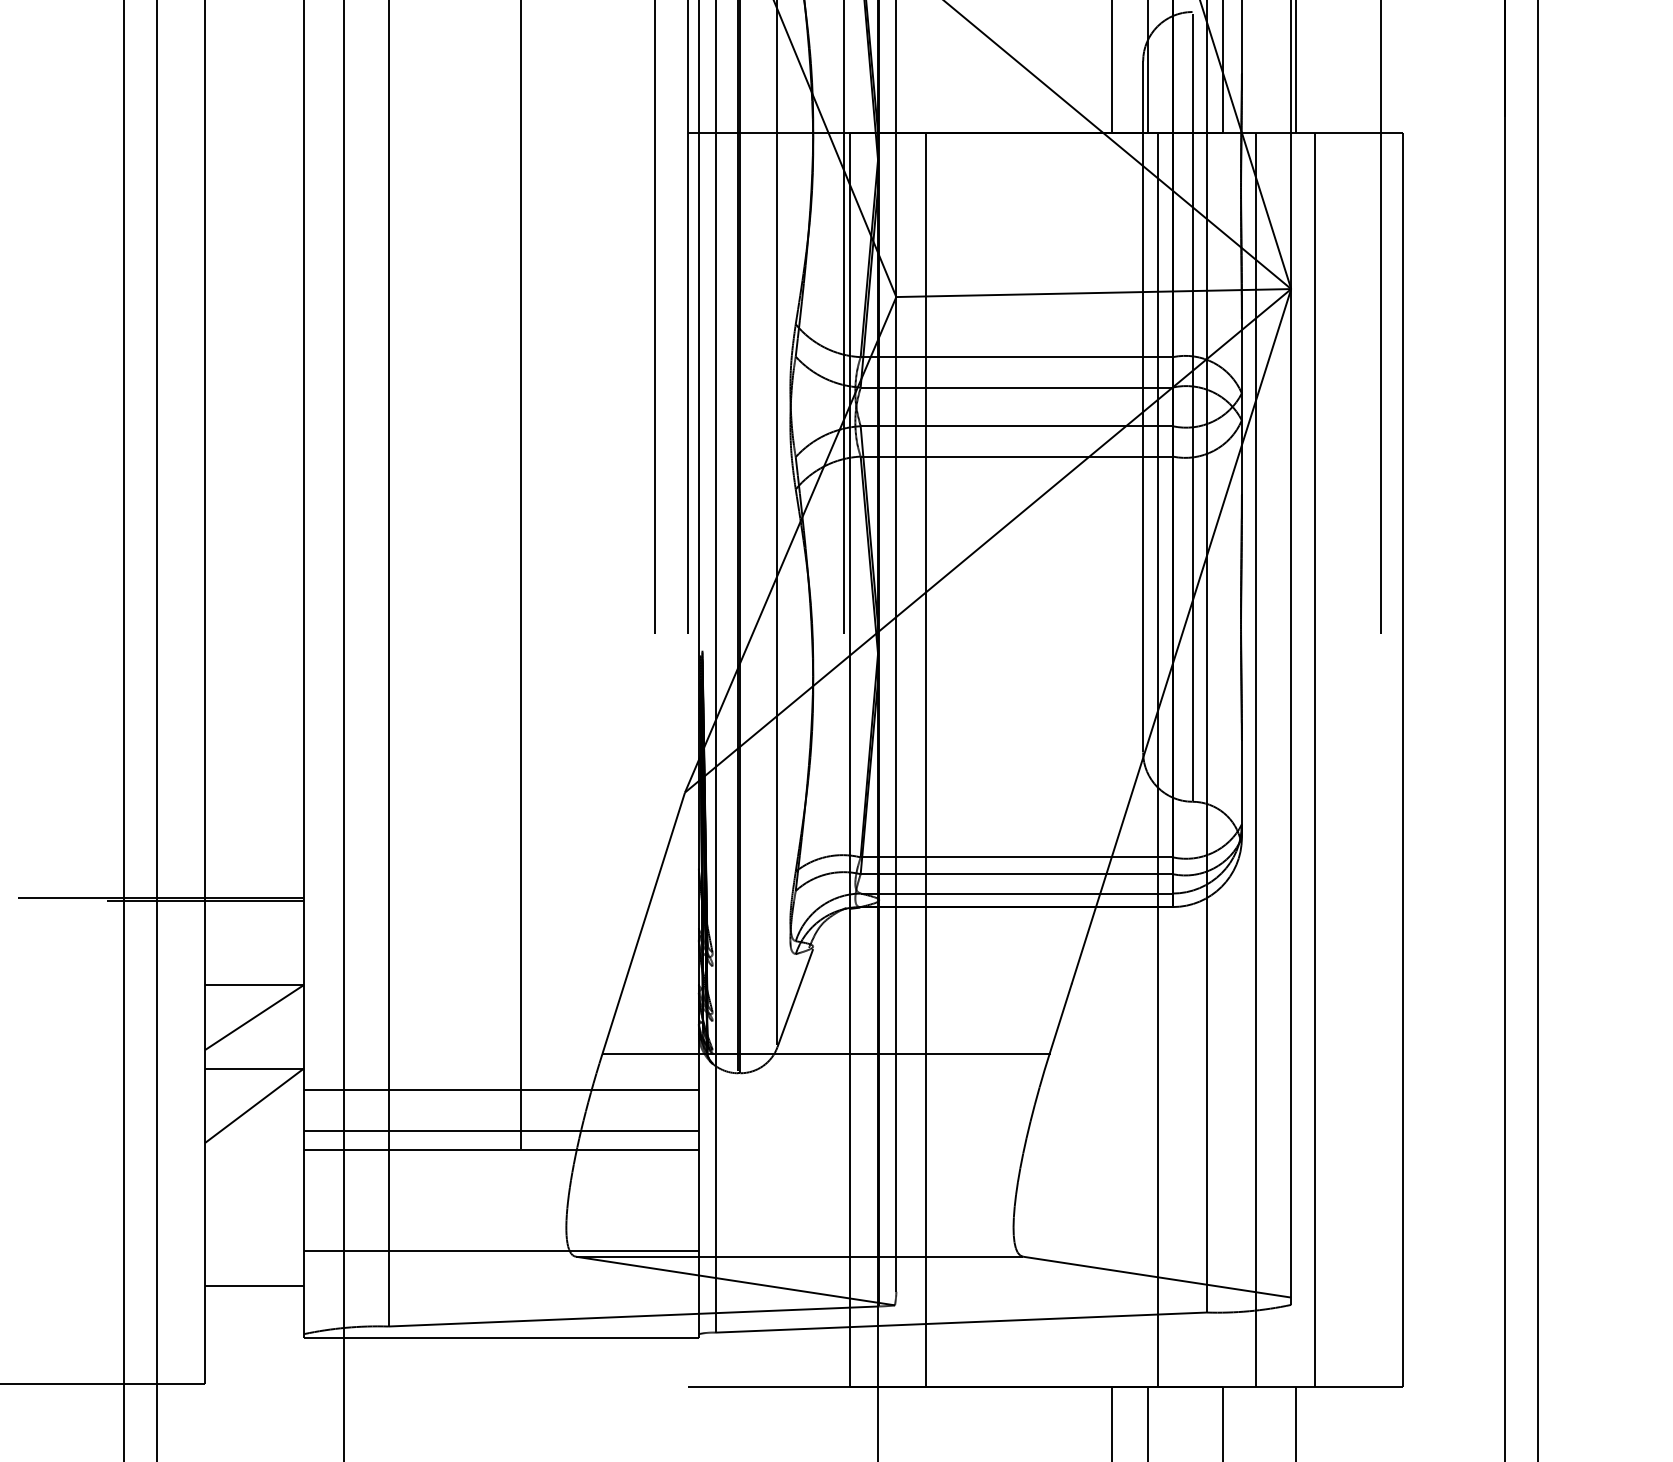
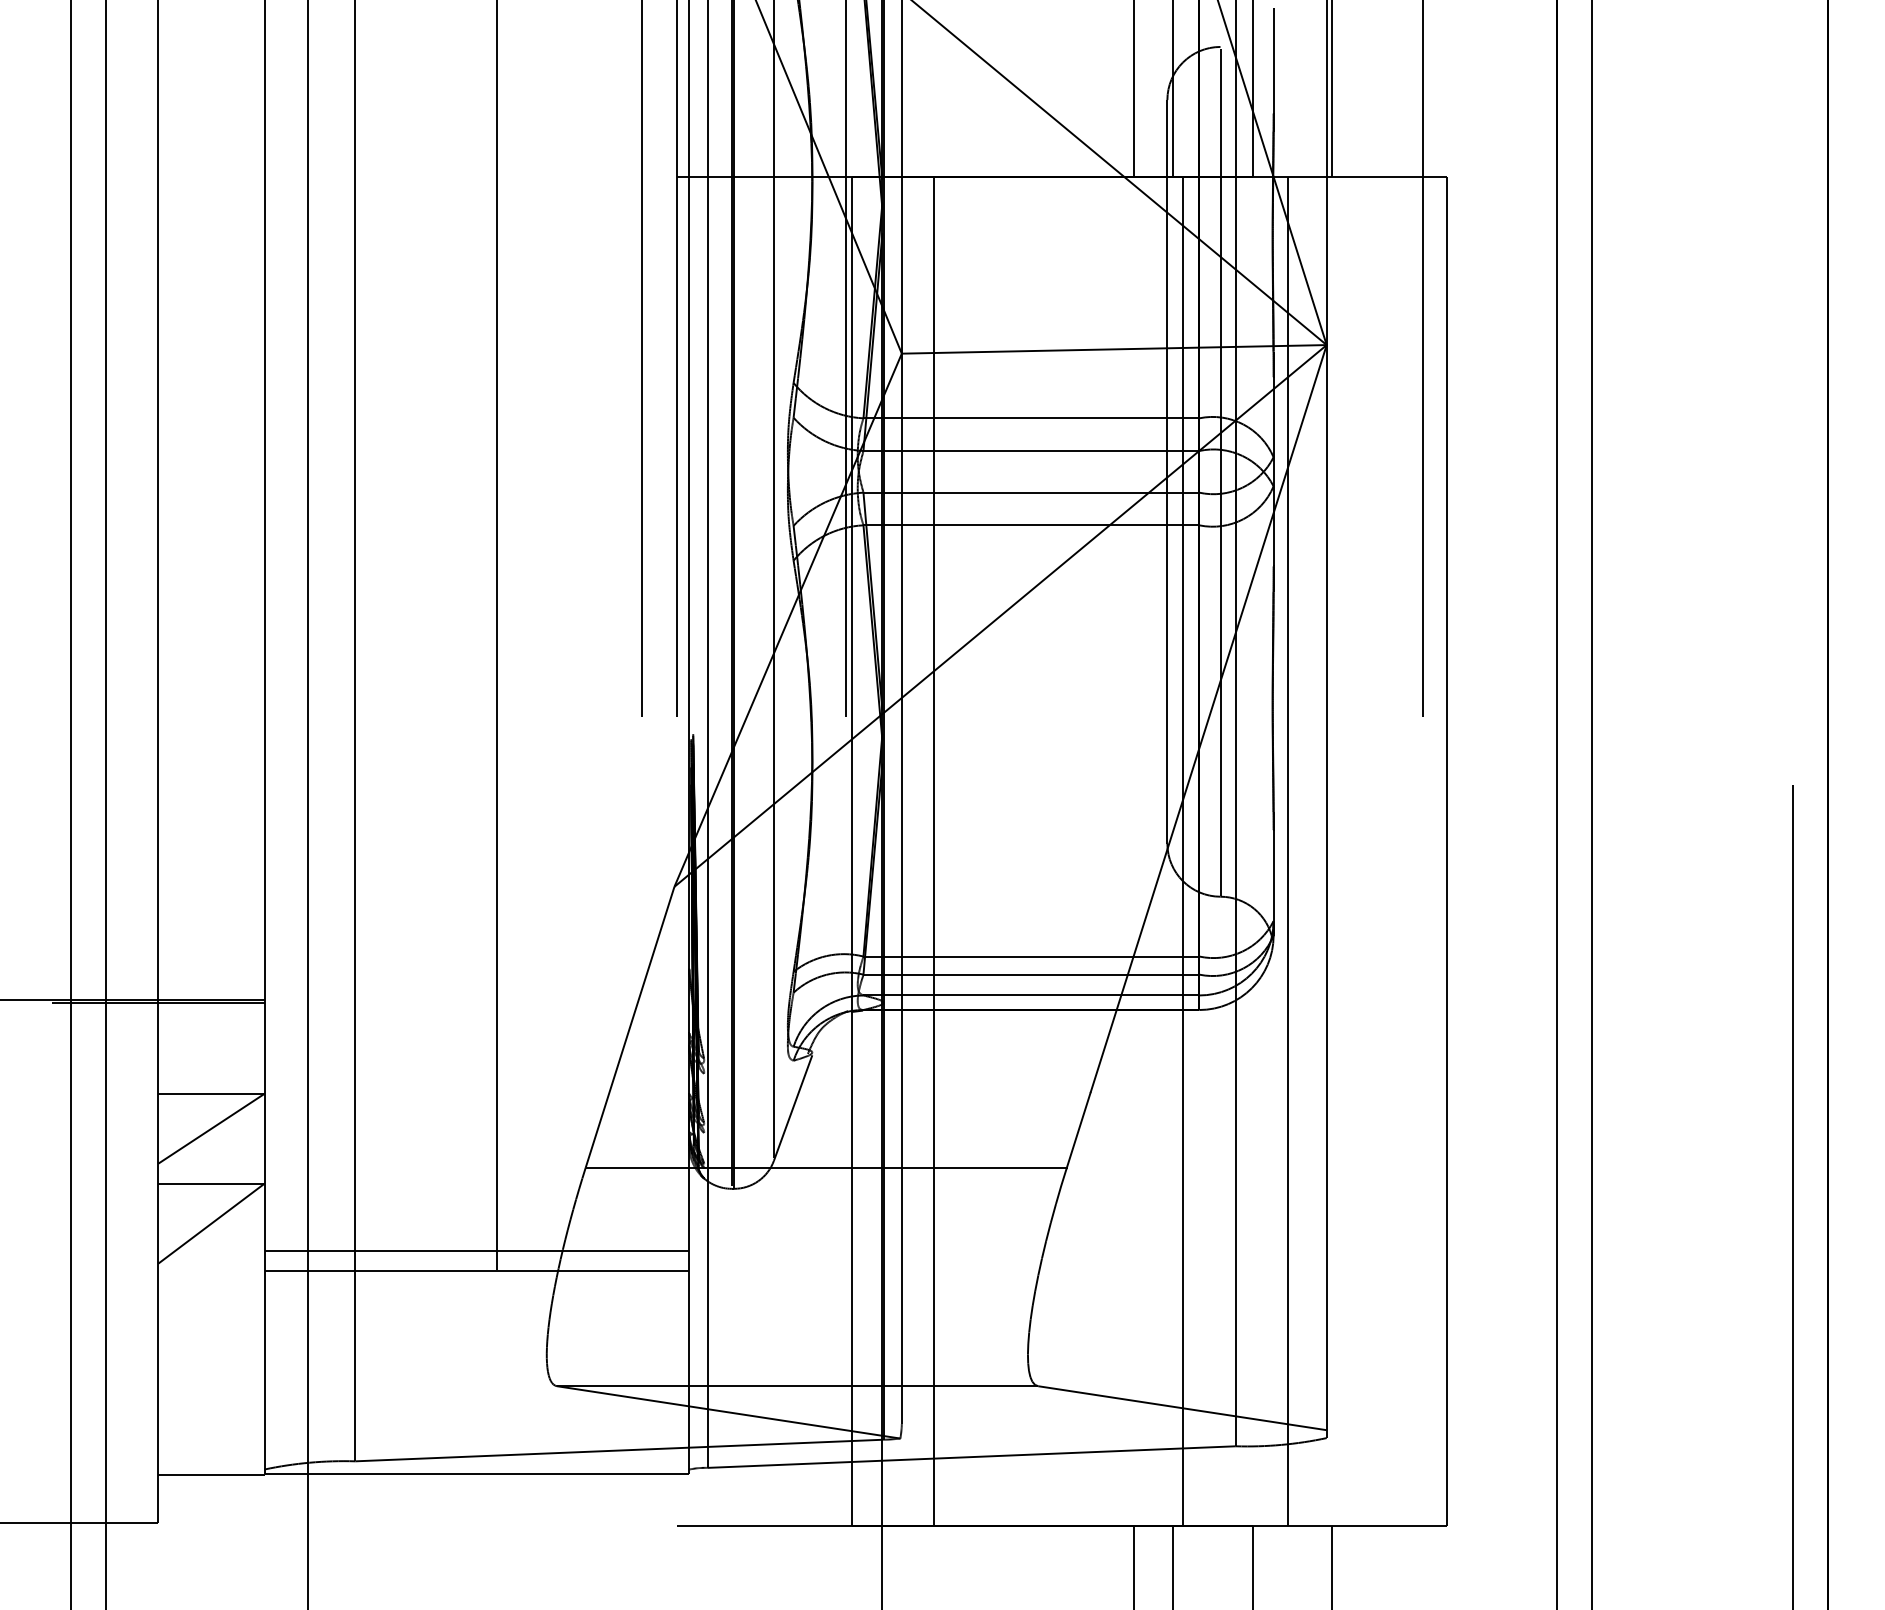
line: (1314, 759) -> (1351, 851), removed
line: (501, 1090) -> (476, 1207), removed
line: (501, 1250) -> (476, 1379), removed
line: (254, 1285) -> (211, 1475), moved

